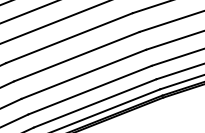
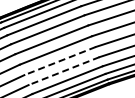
line: (75, 57) -> (59, 61), solid -> dashed
line: (82, 75) -> (63, 71), solid -> dashed

